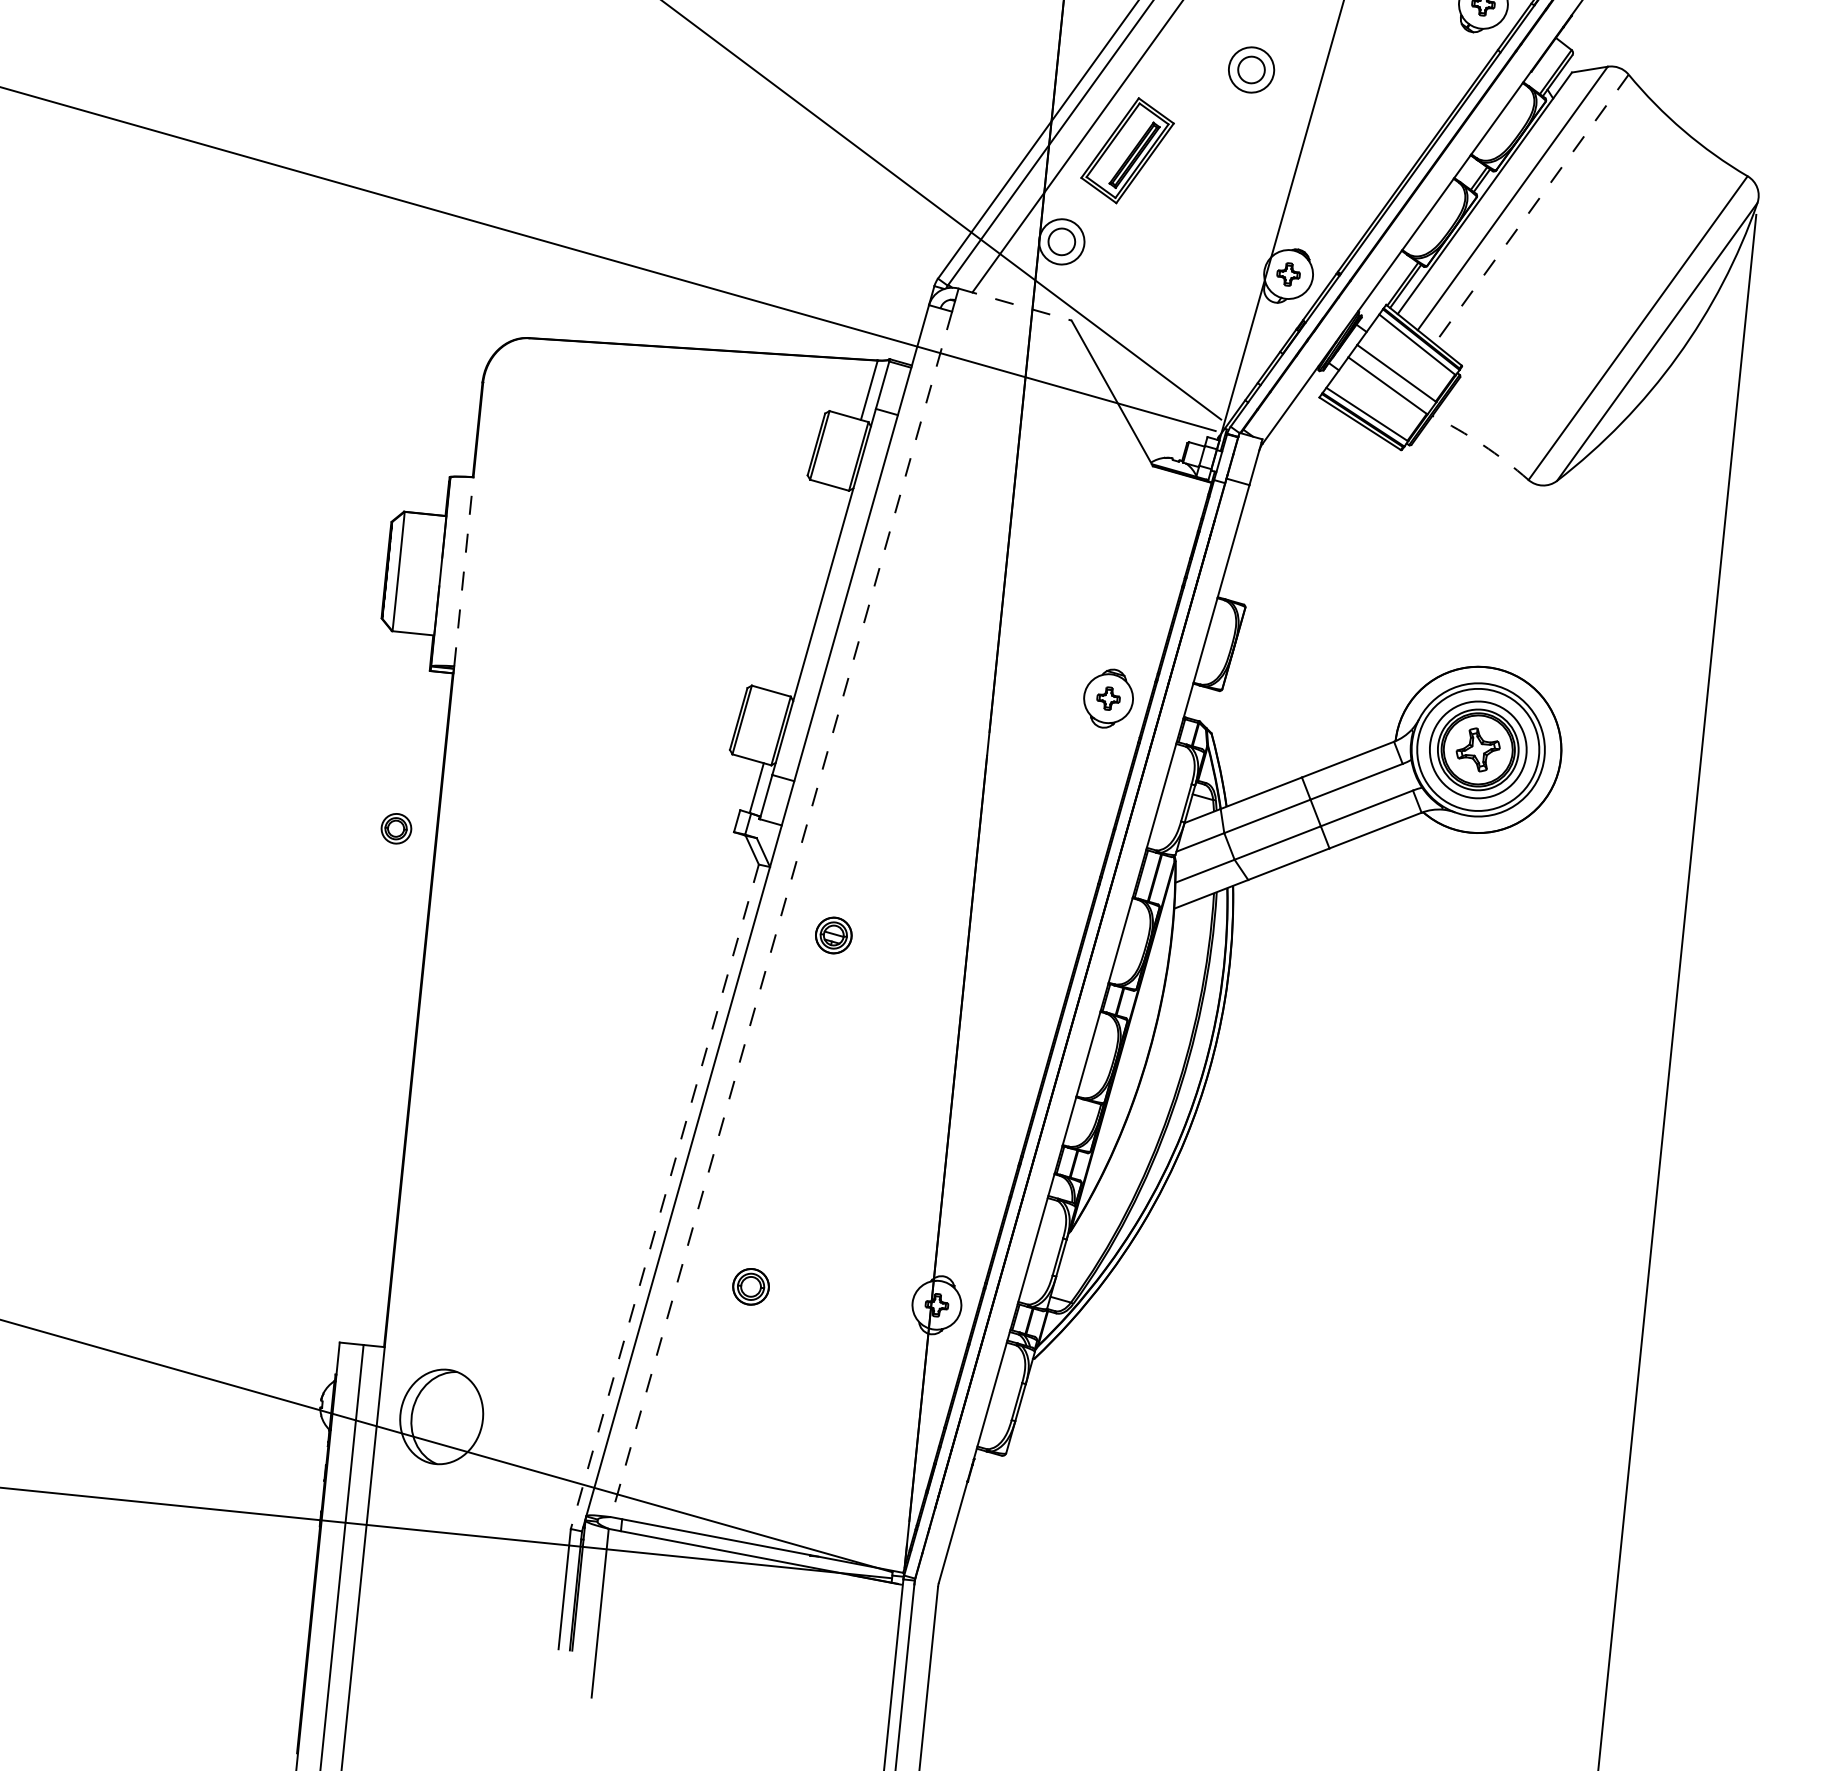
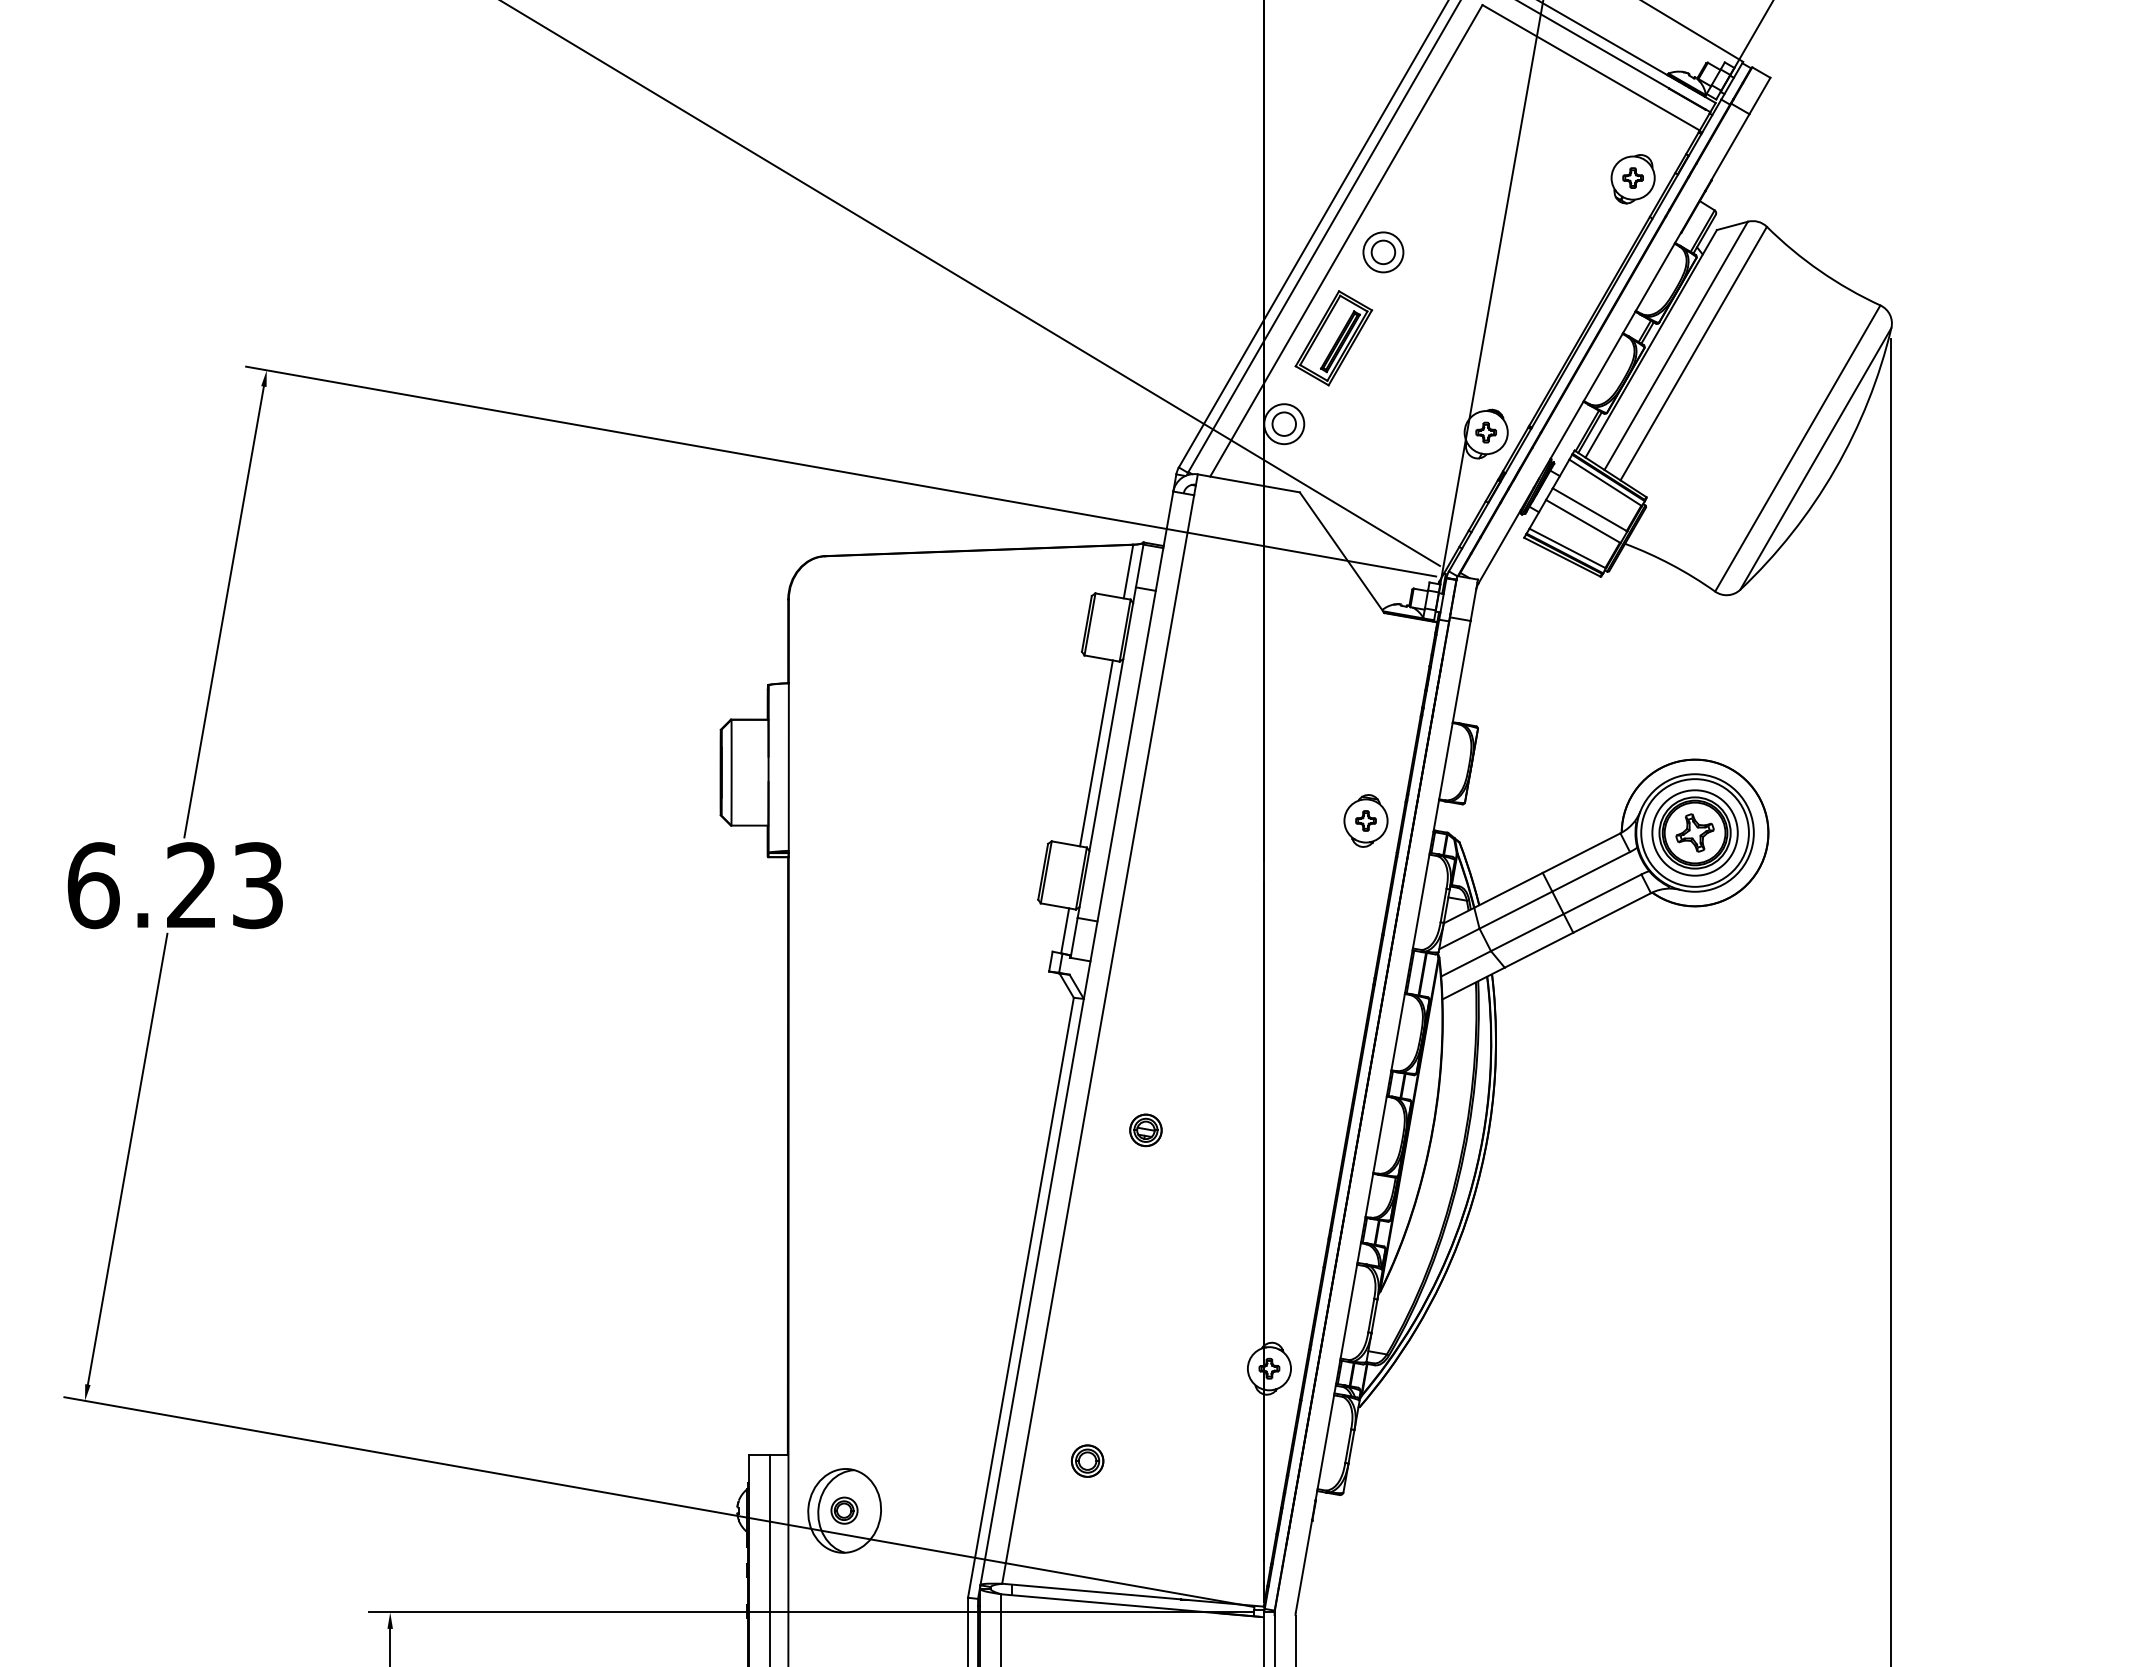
part: (1251, 70) -> (1383, 252), moved
line: (1531, 210) -> (1693, 354), dashed -> solid
line: (1014, 304) -> (1248, 483), dashed -> solid
arc: (1482, 444) -> (1671, 564), dashed -> solid
line: (463, 572) -> (788, 767), dashed -> solid
line: (812, 591) -> (1096, 753), added
part: (396, 828) -> (844, 1510), moved
line: (781, 914) -> (1098, 1039), dashed -> solid
part: (833, 935) -> (1145, 1130), moved
line: (664, 1196) -> (1020, 1297), dashed -> solid
part: (750, 1286) -> (1087, 1460), moved

